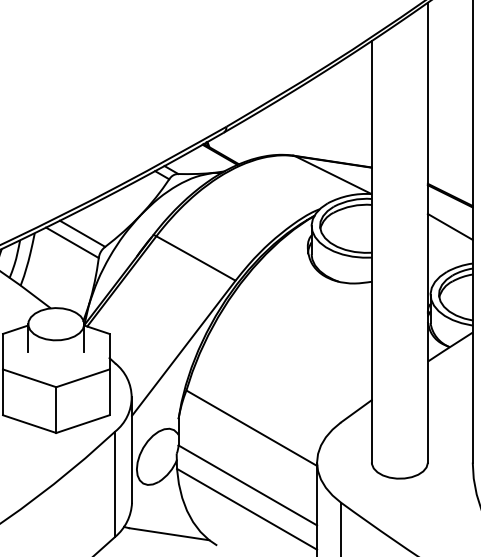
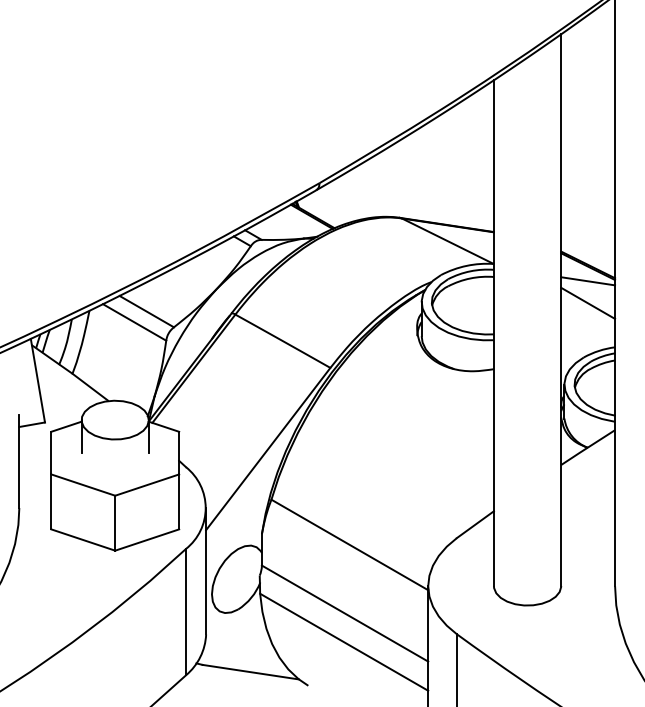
line: (450, 208) -> (588, 281), added

